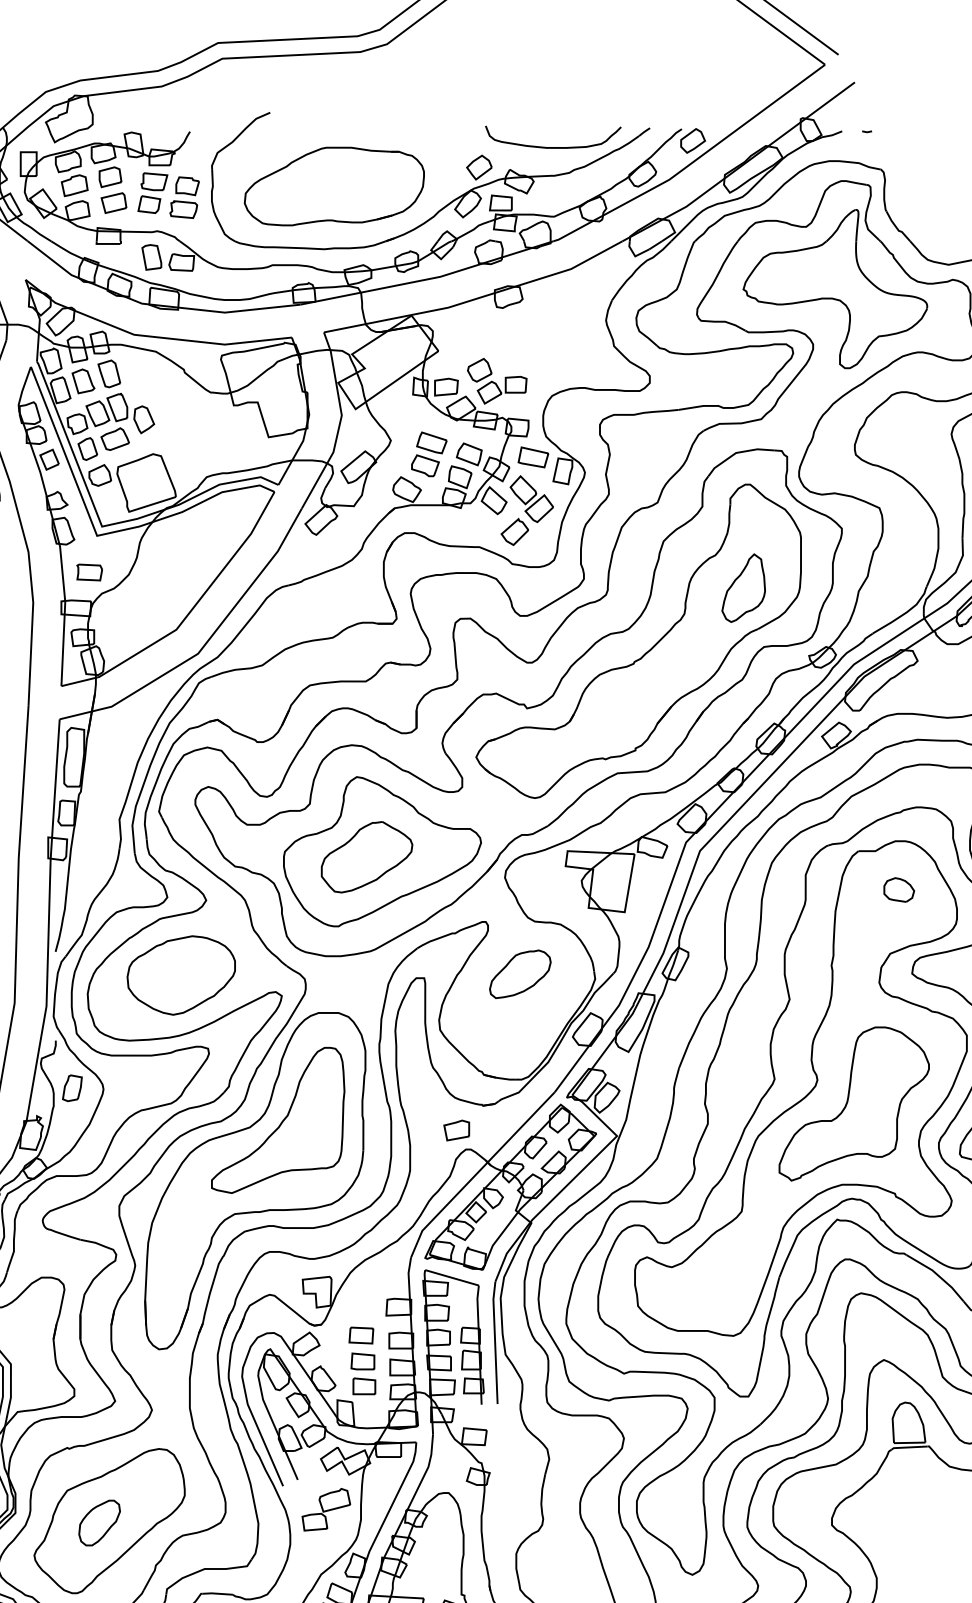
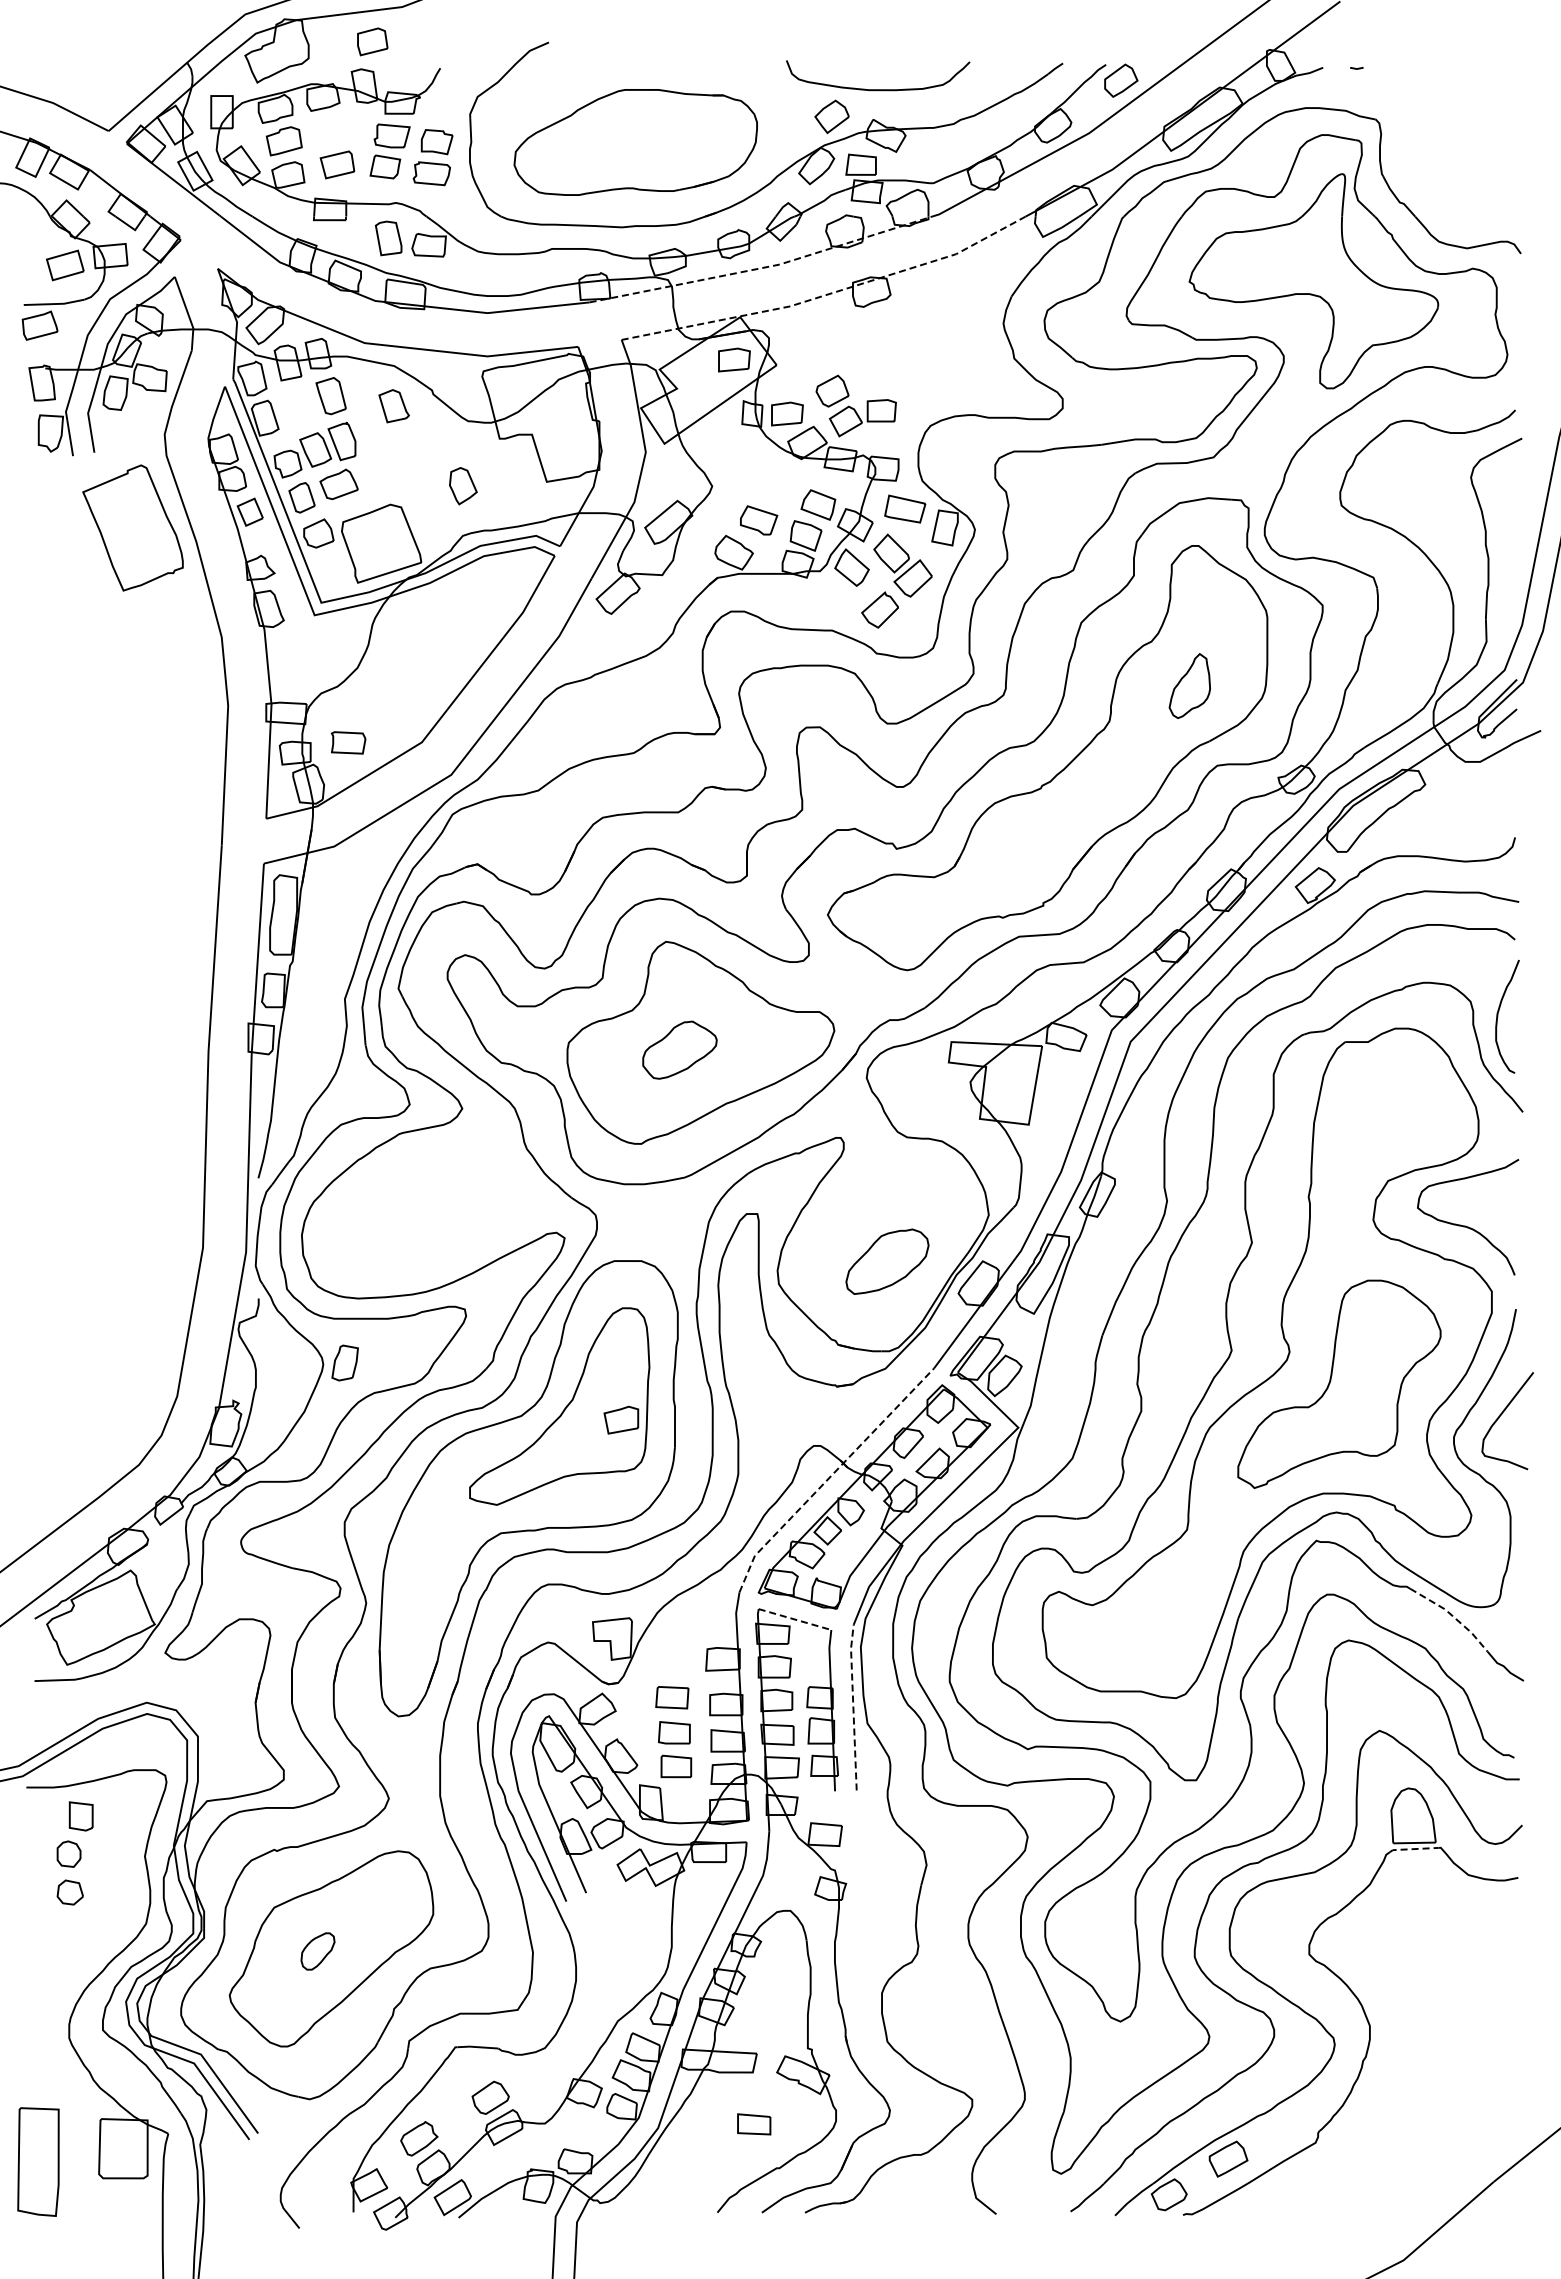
curve: (553, 147) -> (878, 89), moved
part: (110, 176) -> (372, 41), moved
line: (428, 278) -> (763, 267), solid -> dashed
line: (476, 298) -> (828, 294), solid -> dashed
part: (407, 346) -> (734, 359), added
part: (82, 381) -> (393, 406), moved
part: (144, 420) -> (463, 486), moved
part: (431, 442) -> (767, 489), removed
part: (89, 572) -> (348, 742), moved
part: (743, 587) -> (1189, 685), size x0.7
part: (366, 856) -> (679, 1049), size x0.6
part: (899, 889) -> (1400, 1094), removed
part: (520, 974) -> (887, 1261), moved
part: (181, 975) -> (428, 1210), removed
part: (71, 1087) -> (344, 1362), moved
part: (456, 1130) -> (621, 1419), moved
line: (478, 1172) -> (830, 1476), solid -> dashed
line: (937, 1274) -> (1452, 1615), solid -> dashed
line: (452, 1277) -> (795, 1619), solid -> dashed
line: (495, 1342) -> (853, 1706), solid -> dashed
line: (908, 1447) -> (1413, 1849), solid -> dashed
part: (326, 1509) -> (624, 1933), removed
part: (99, 1523) -> (317, 1951), size x0.6

